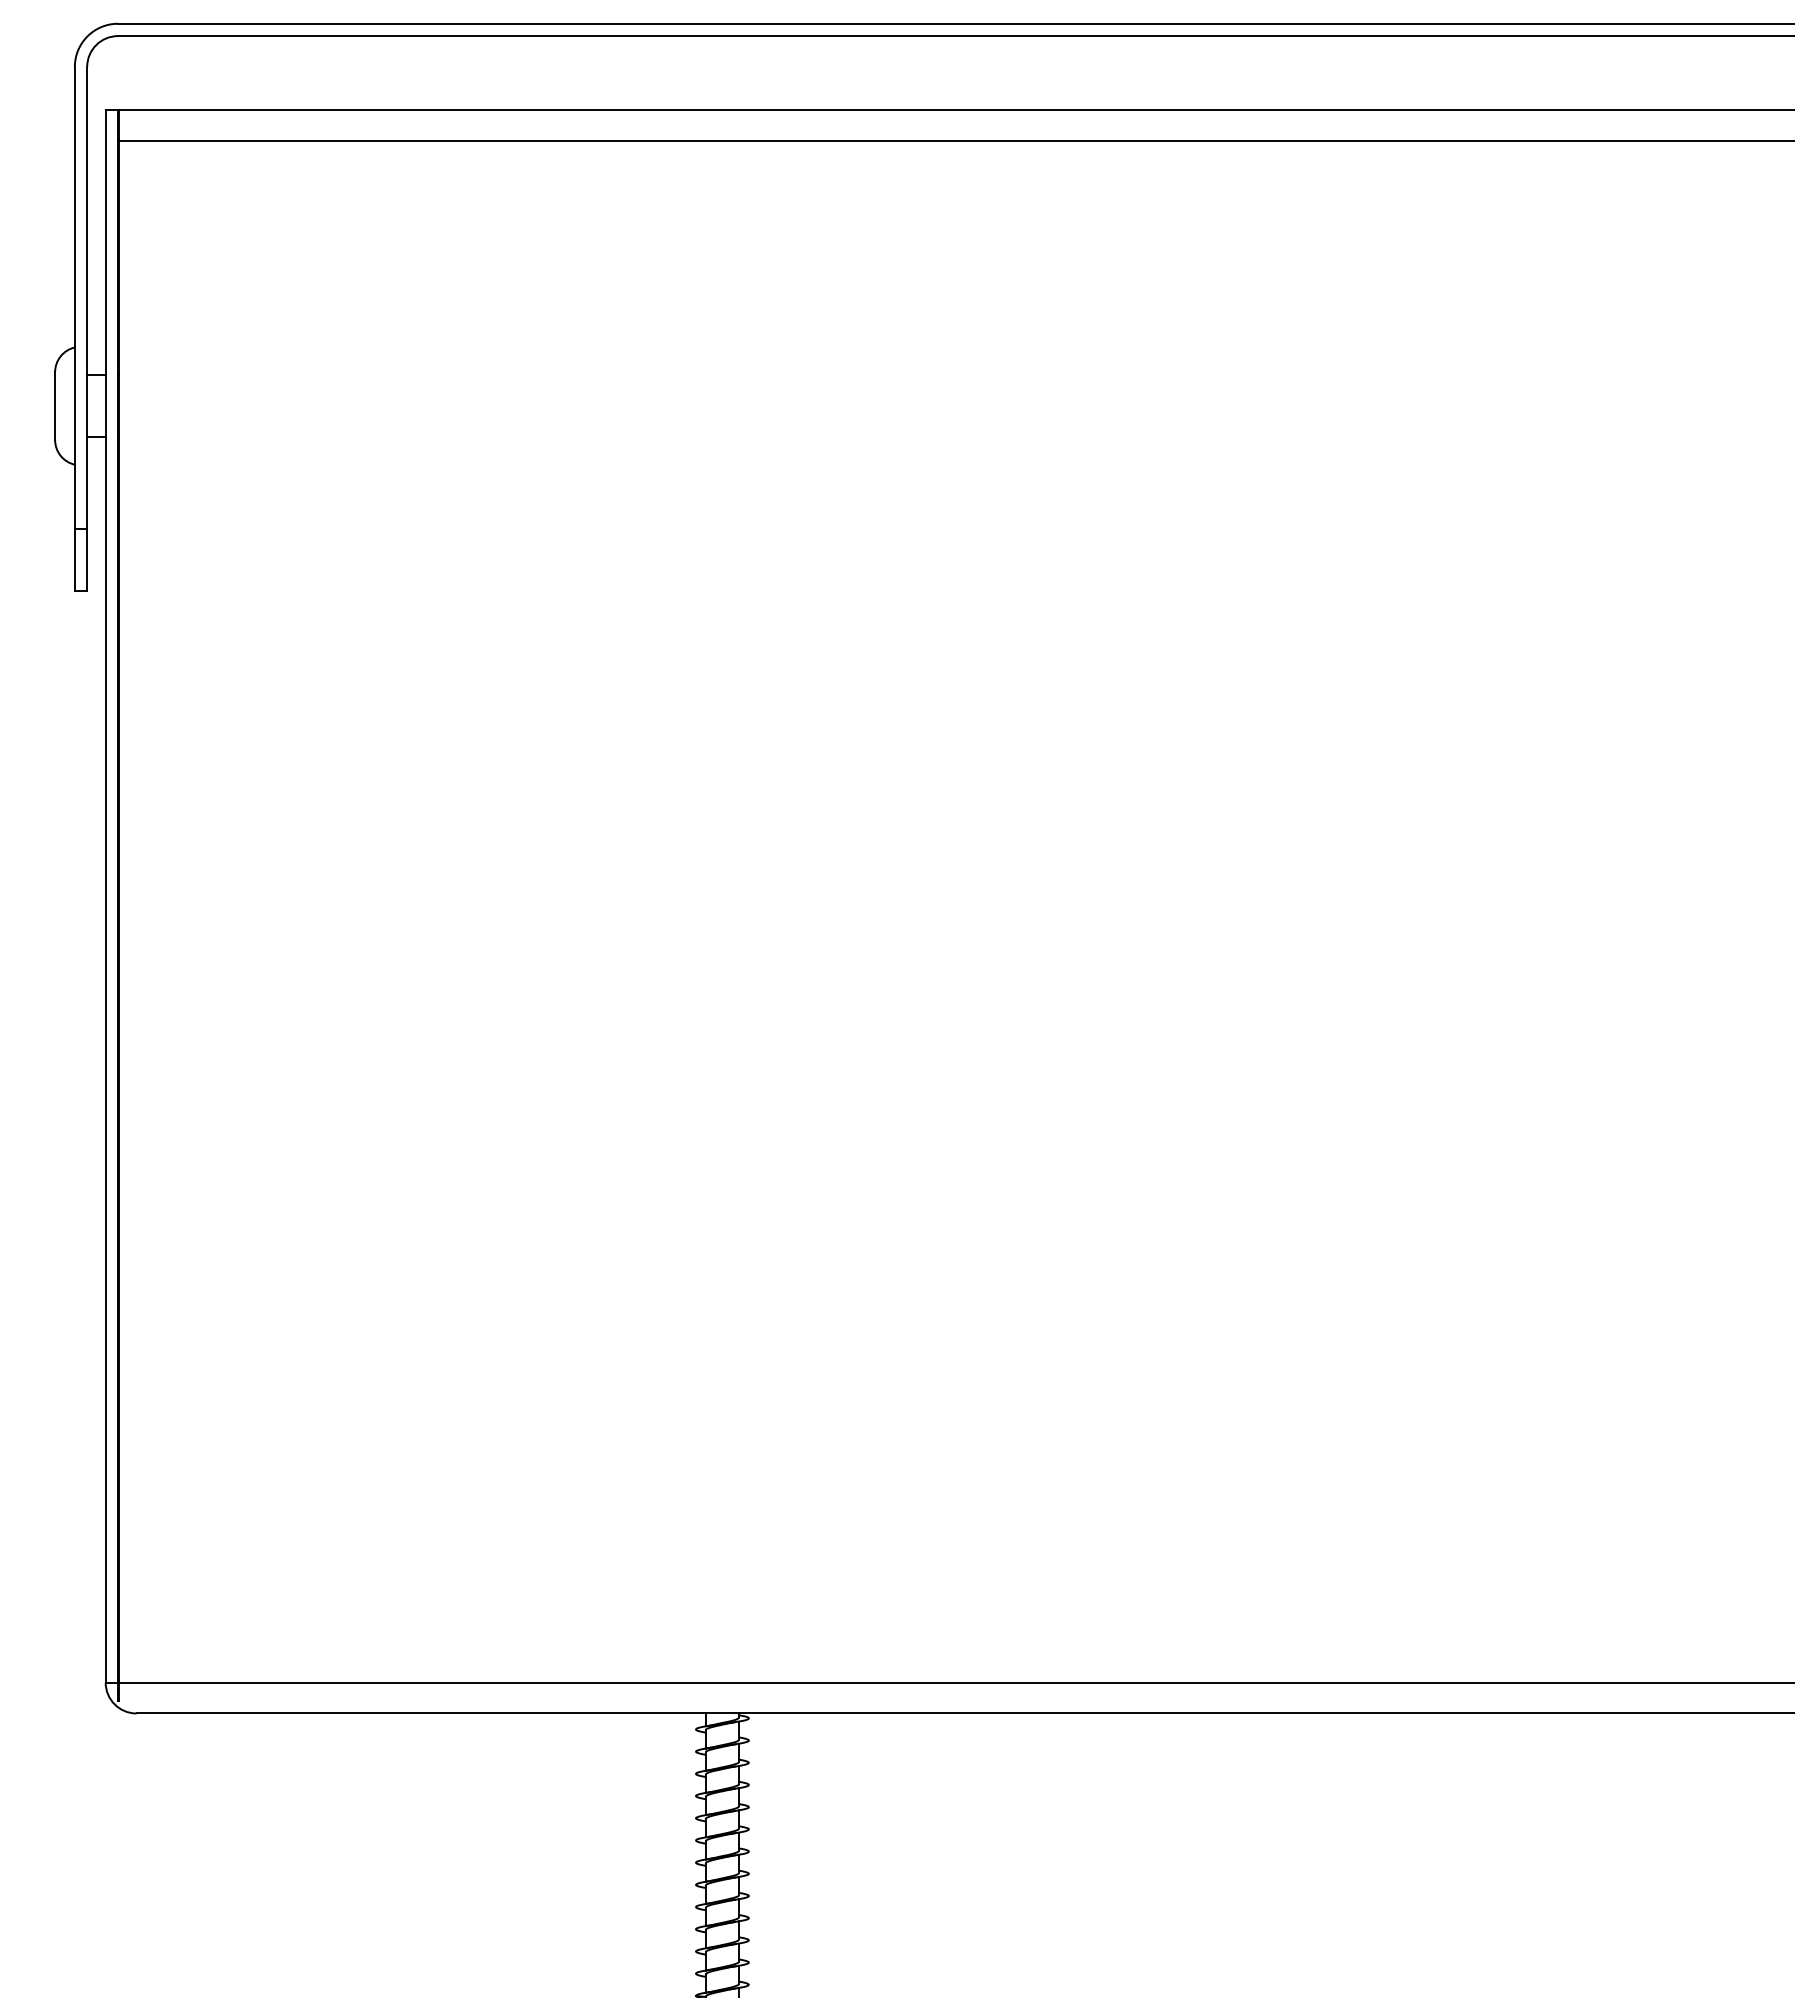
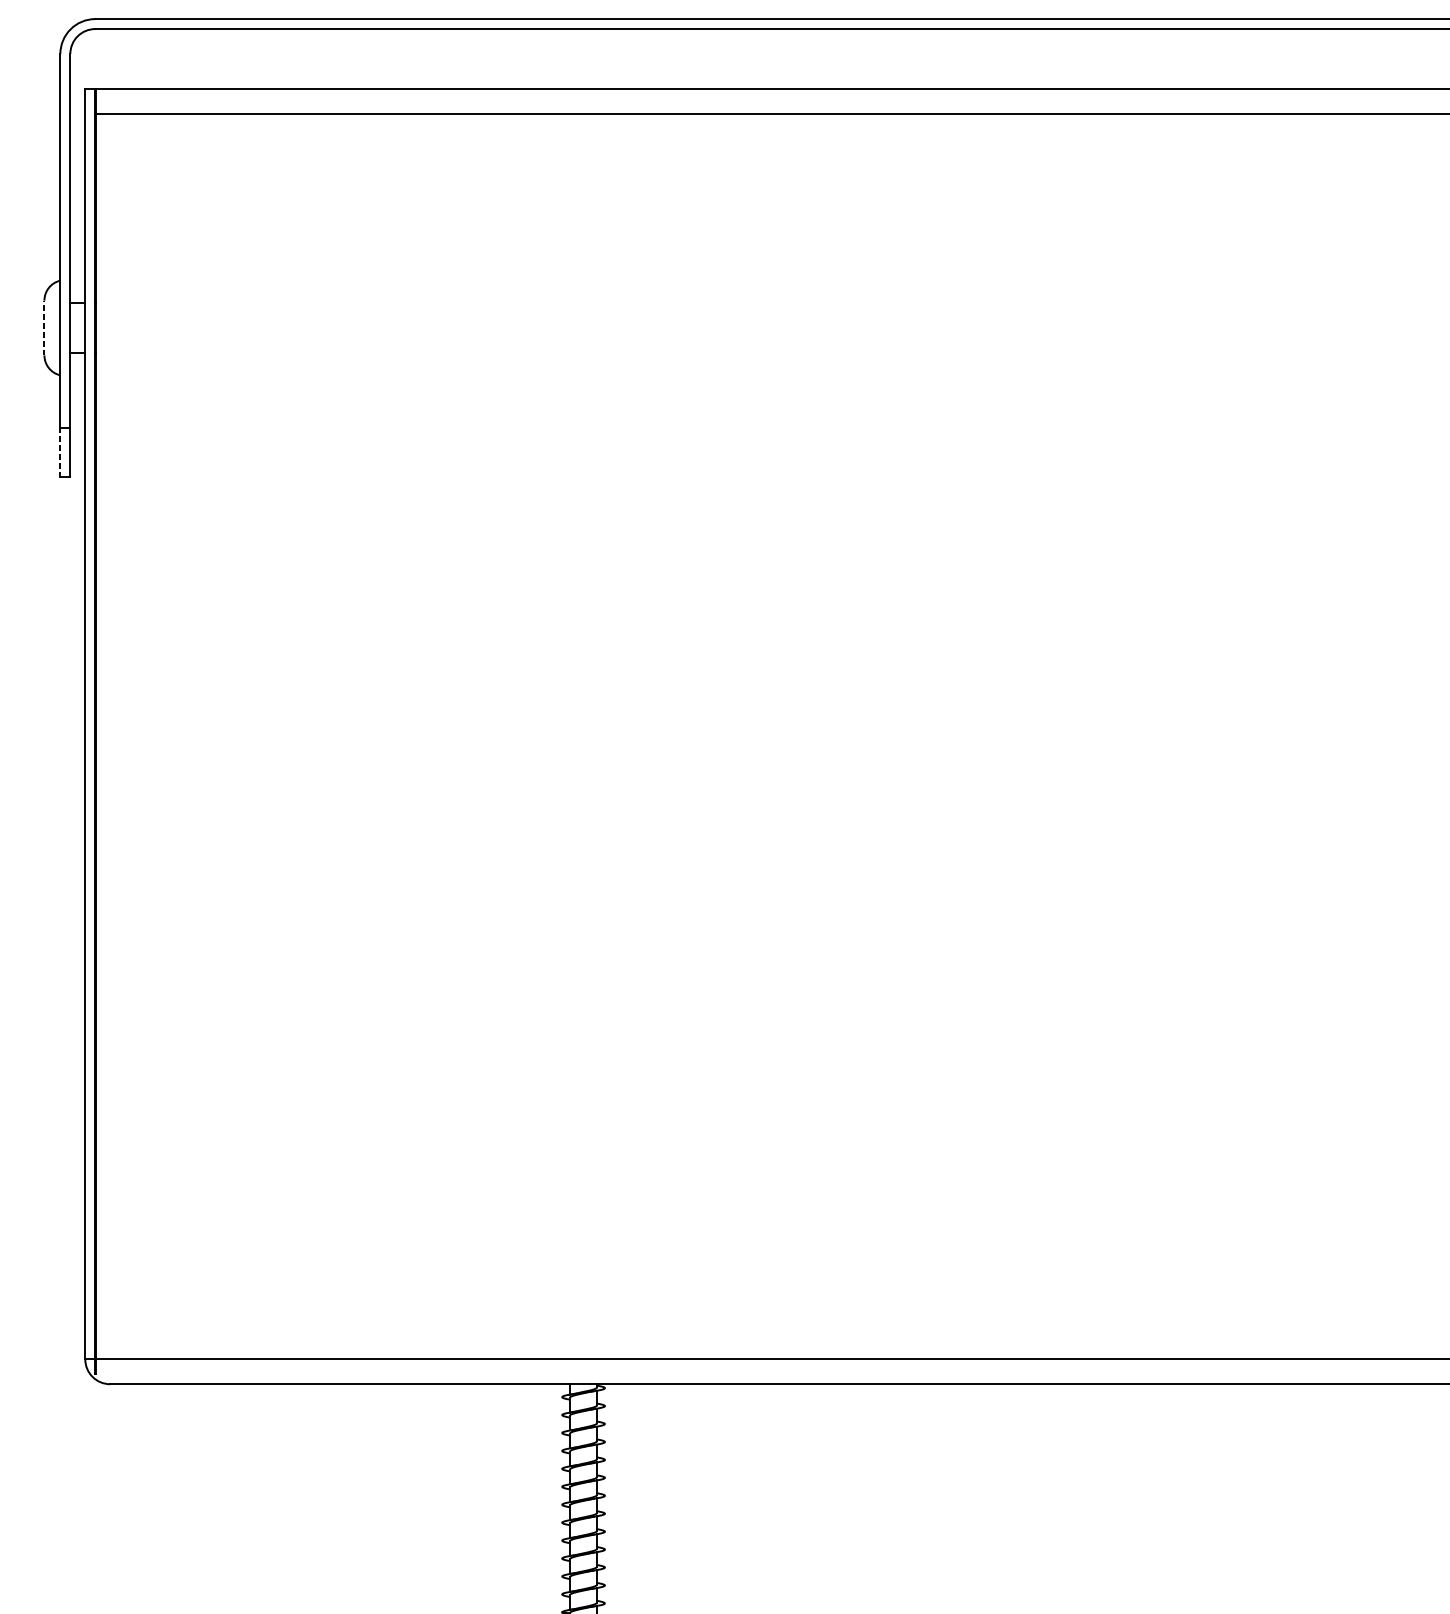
line: (55, 406) -> (44, 328), solid -> dashed
line: (74, 560) -> (60, 452), solid -> dashed

